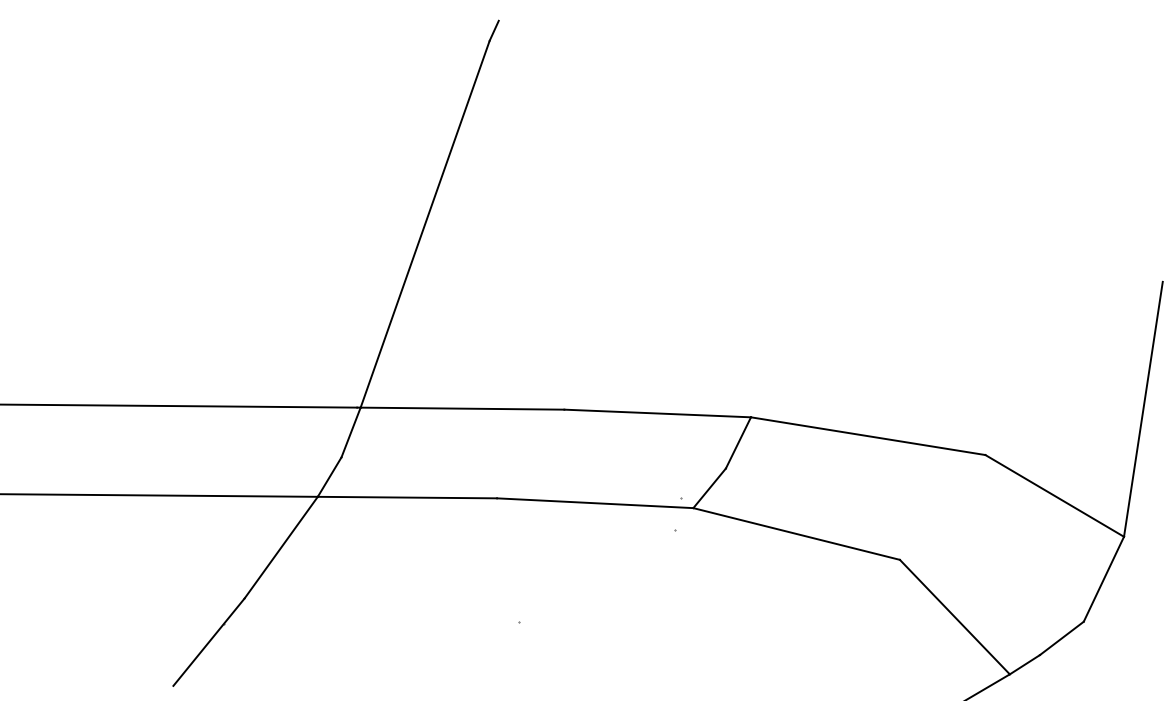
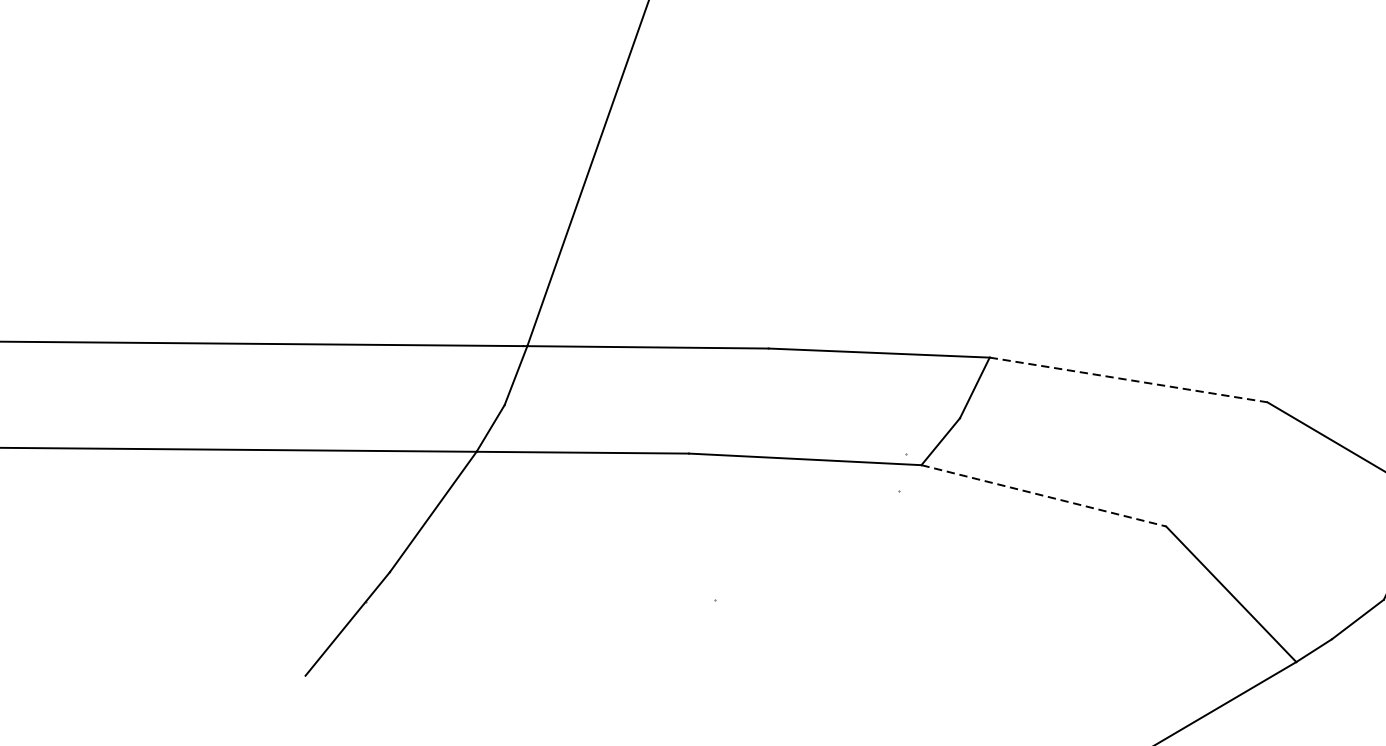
line: (868, 436) -> (1128, 380), solid -> dashed
line: (797, 534) -> (1044, 496), solid -> dashed

